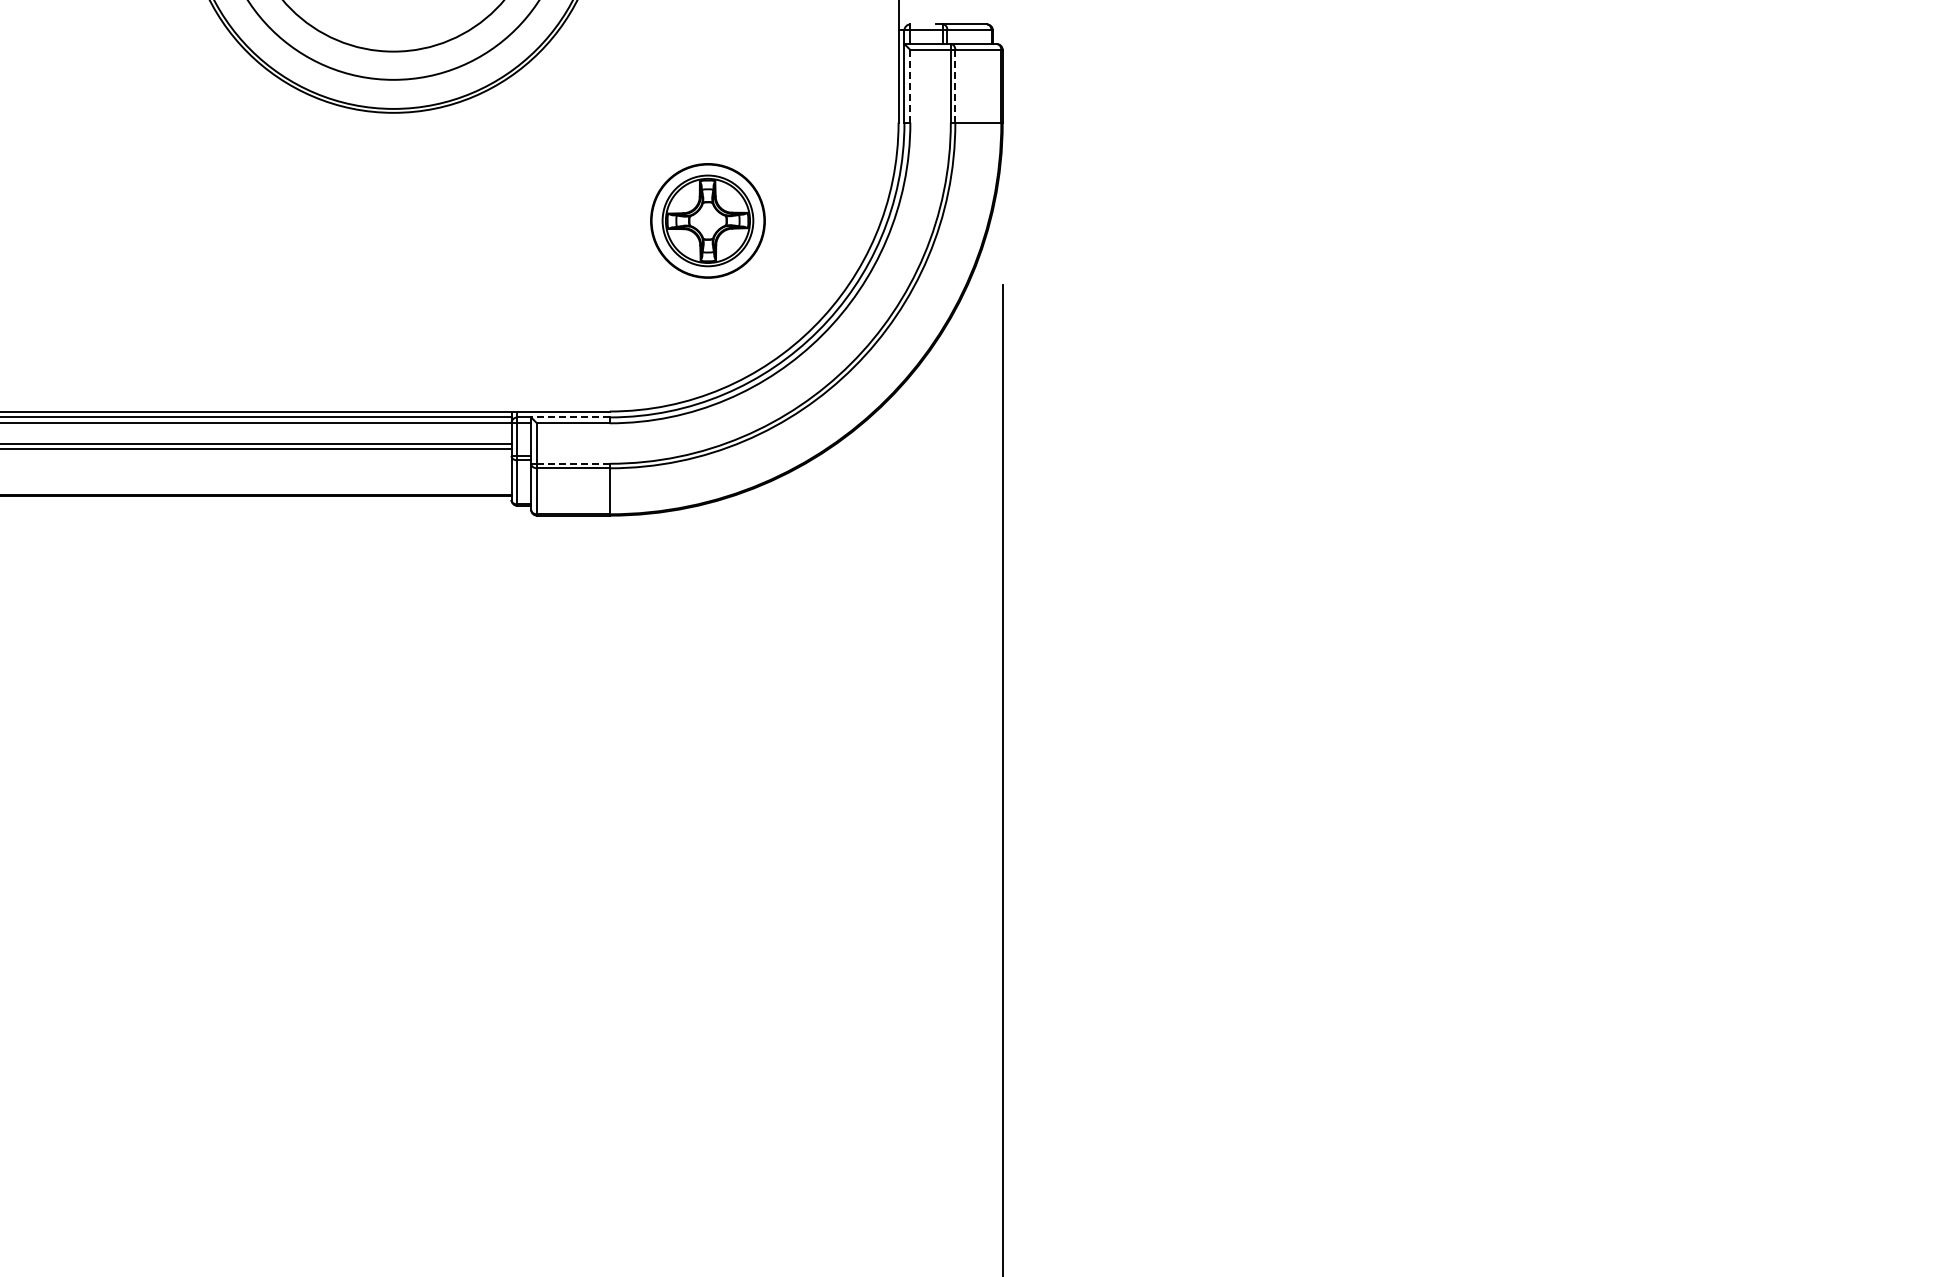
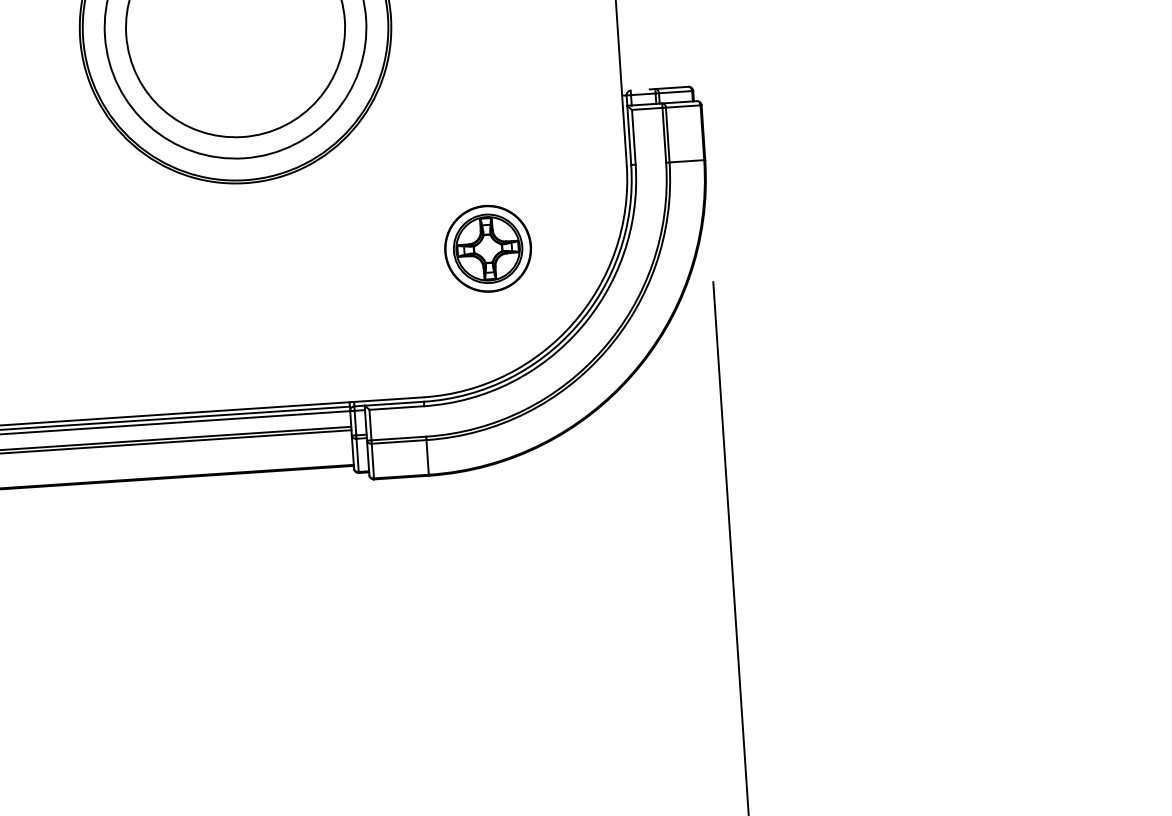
line: (910, 85) -> (633, 136), dashed -> solid
line: (955, 85) -> (667, 134), dashed -> solid
line: (569, 417) -> (393, 403), dashed -> solid
line: (572, 463) -> (398, 438), dashed -> solid

